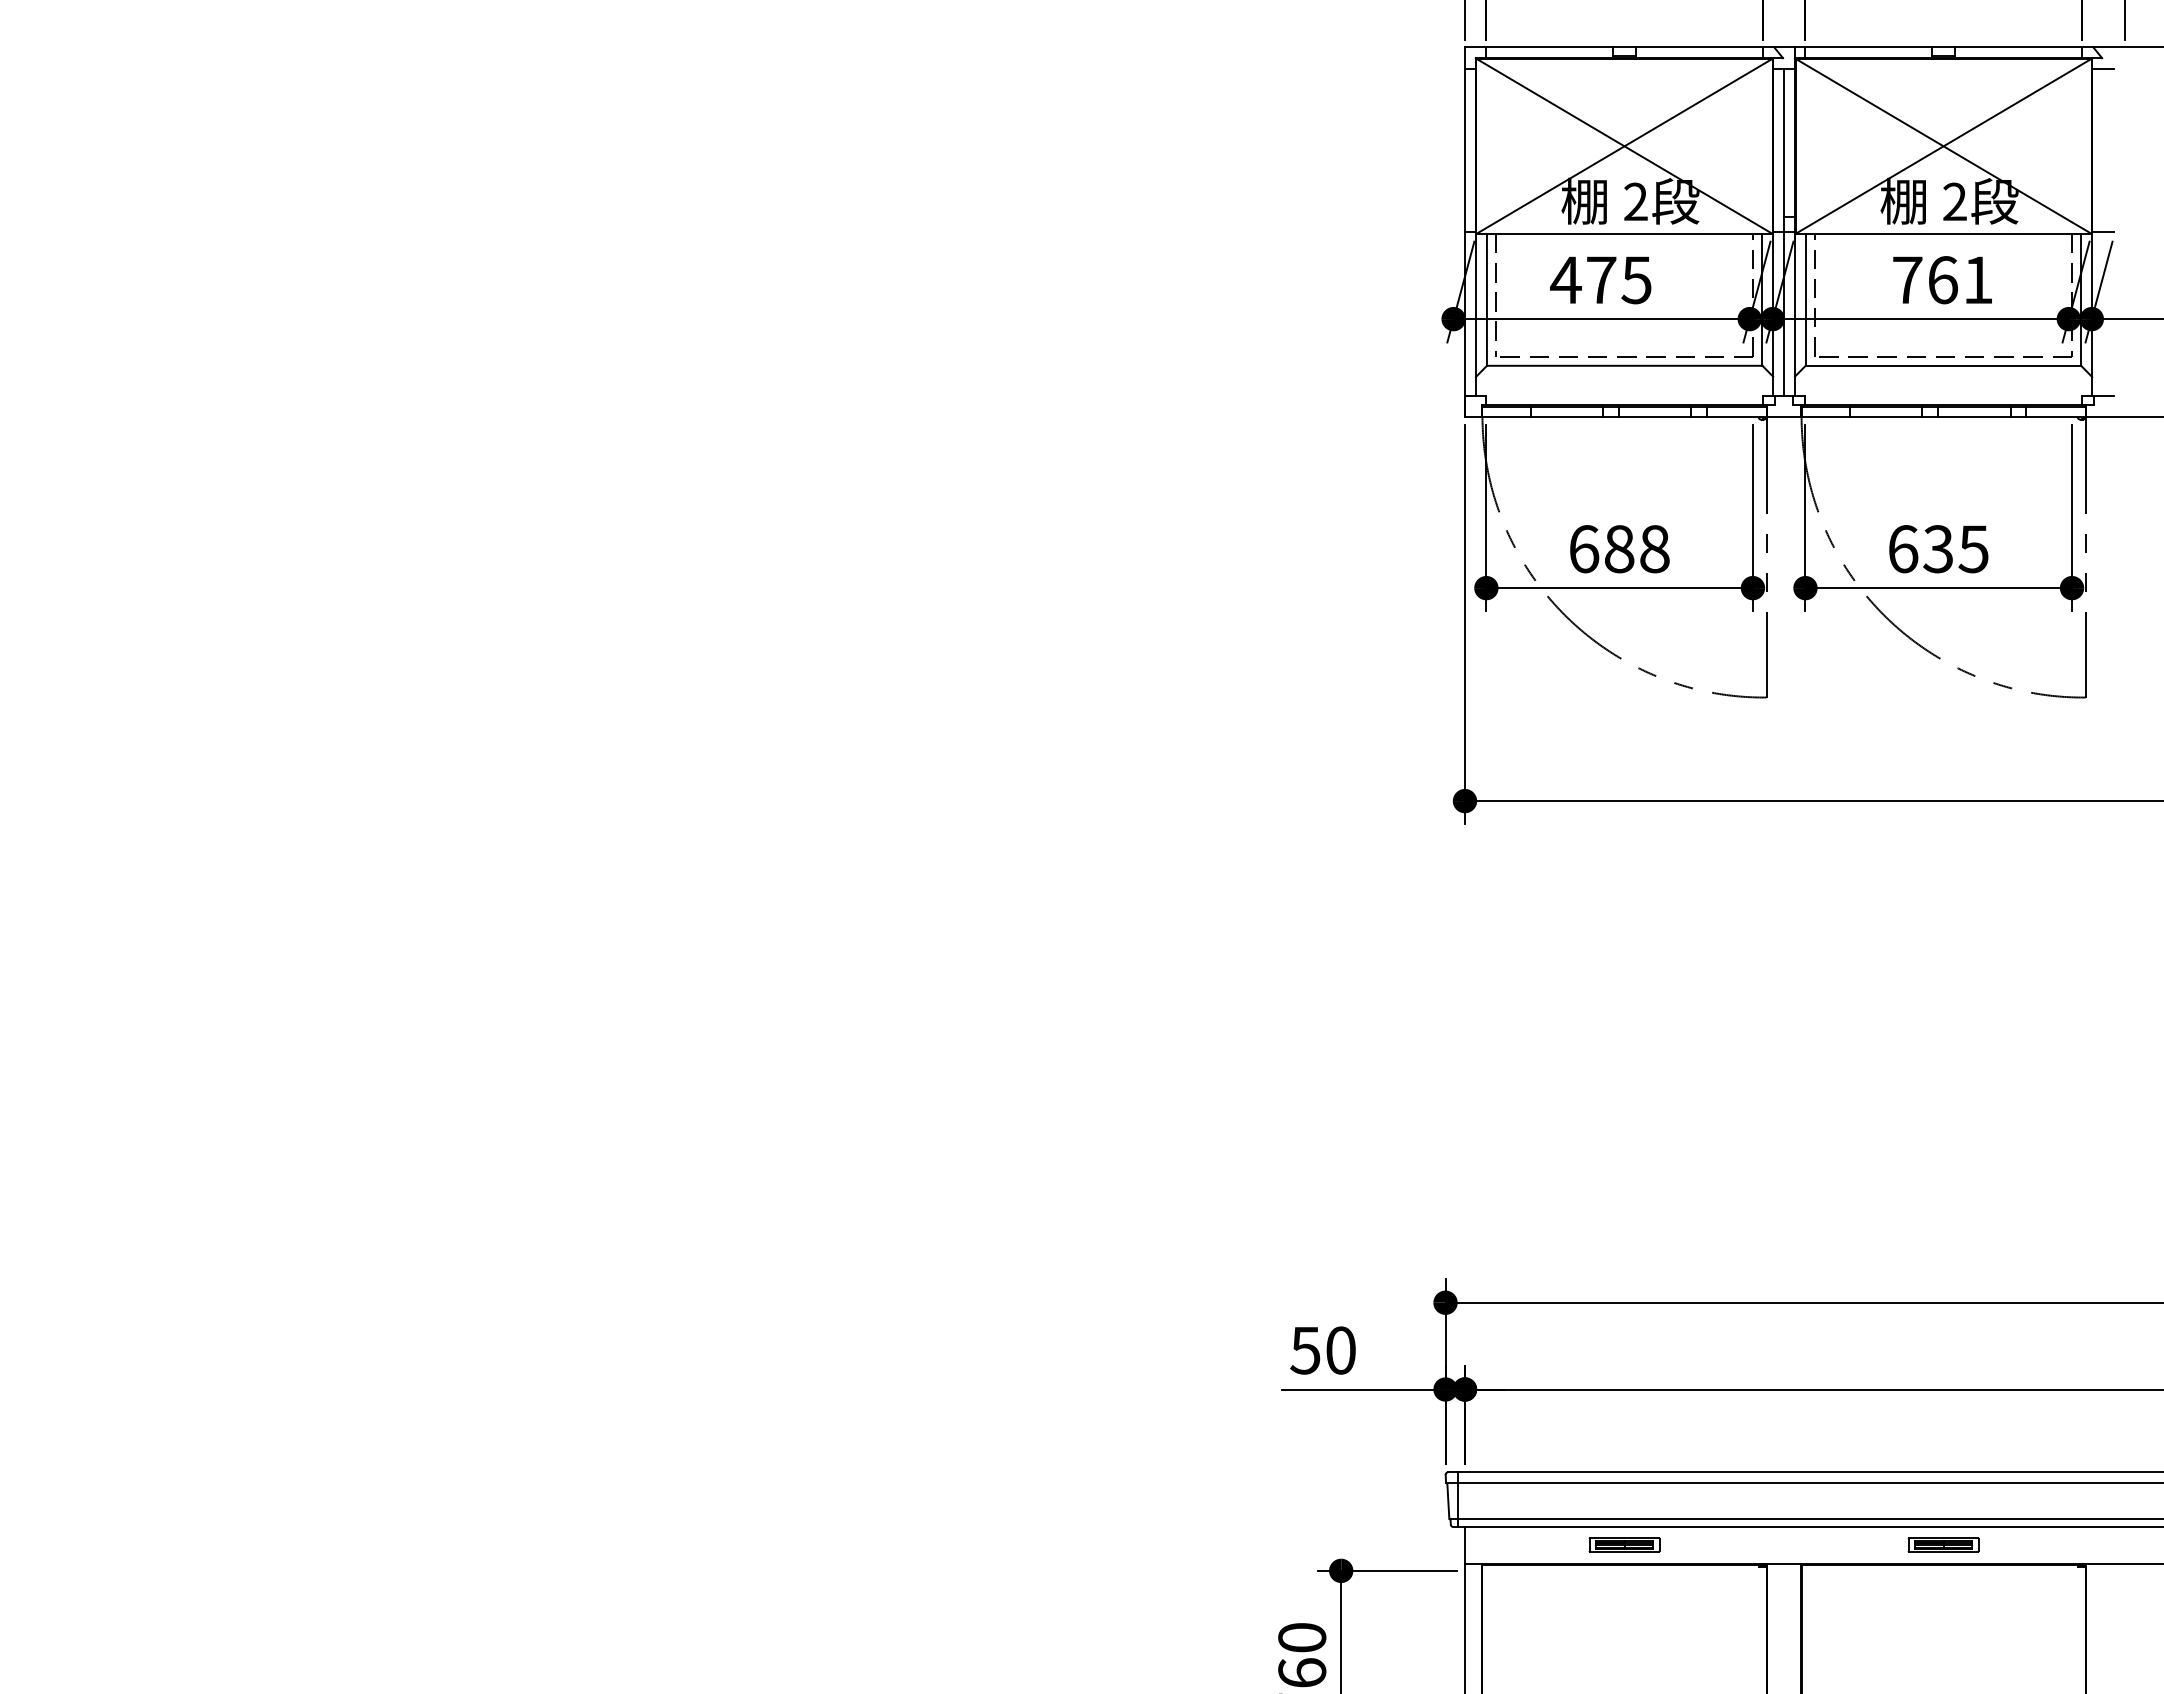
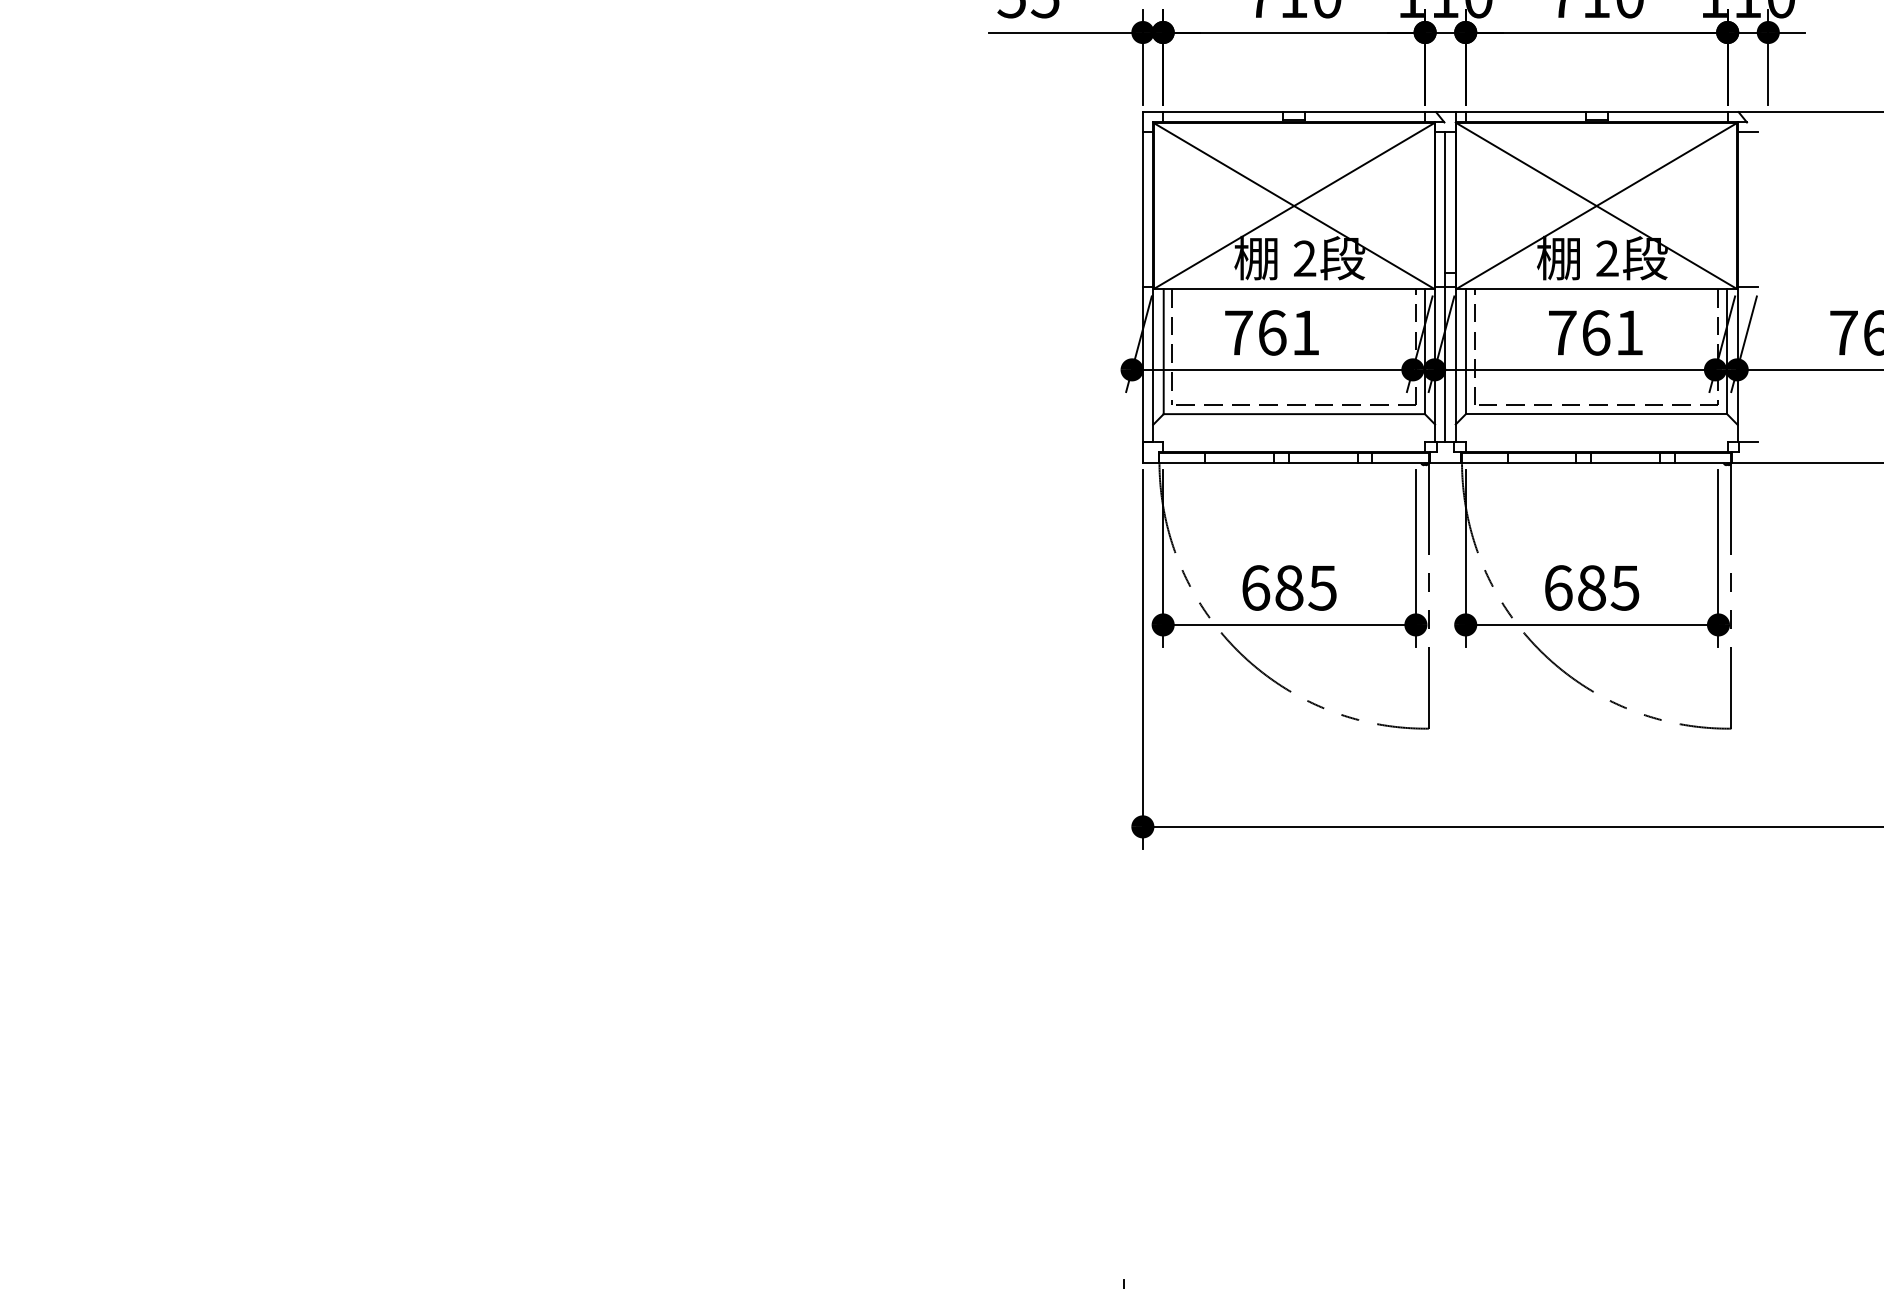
text: (1600, 280) -> (1271, 333), 475 -> 761
text: (1654, 549) -> (1322, 588), 688 -> 685
text: (1938, 549) -> (1591, 588), 635 -> 685

